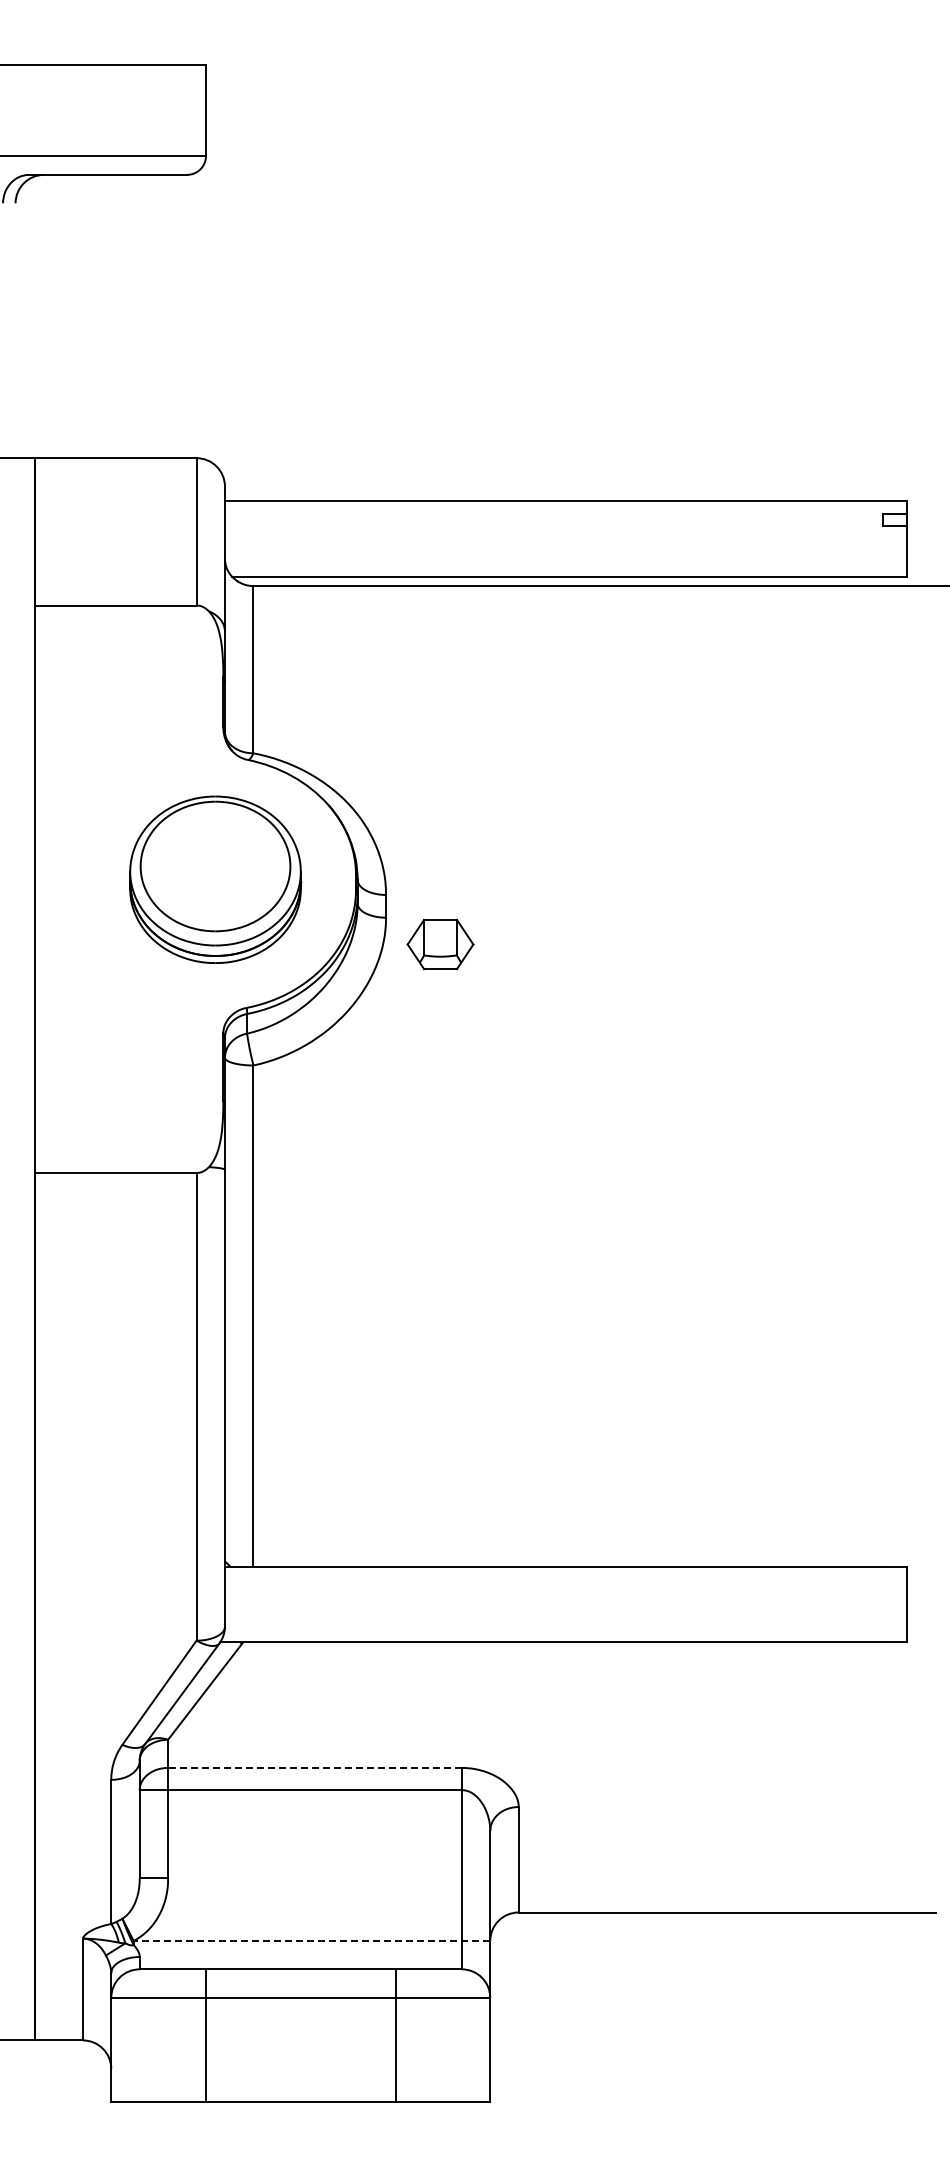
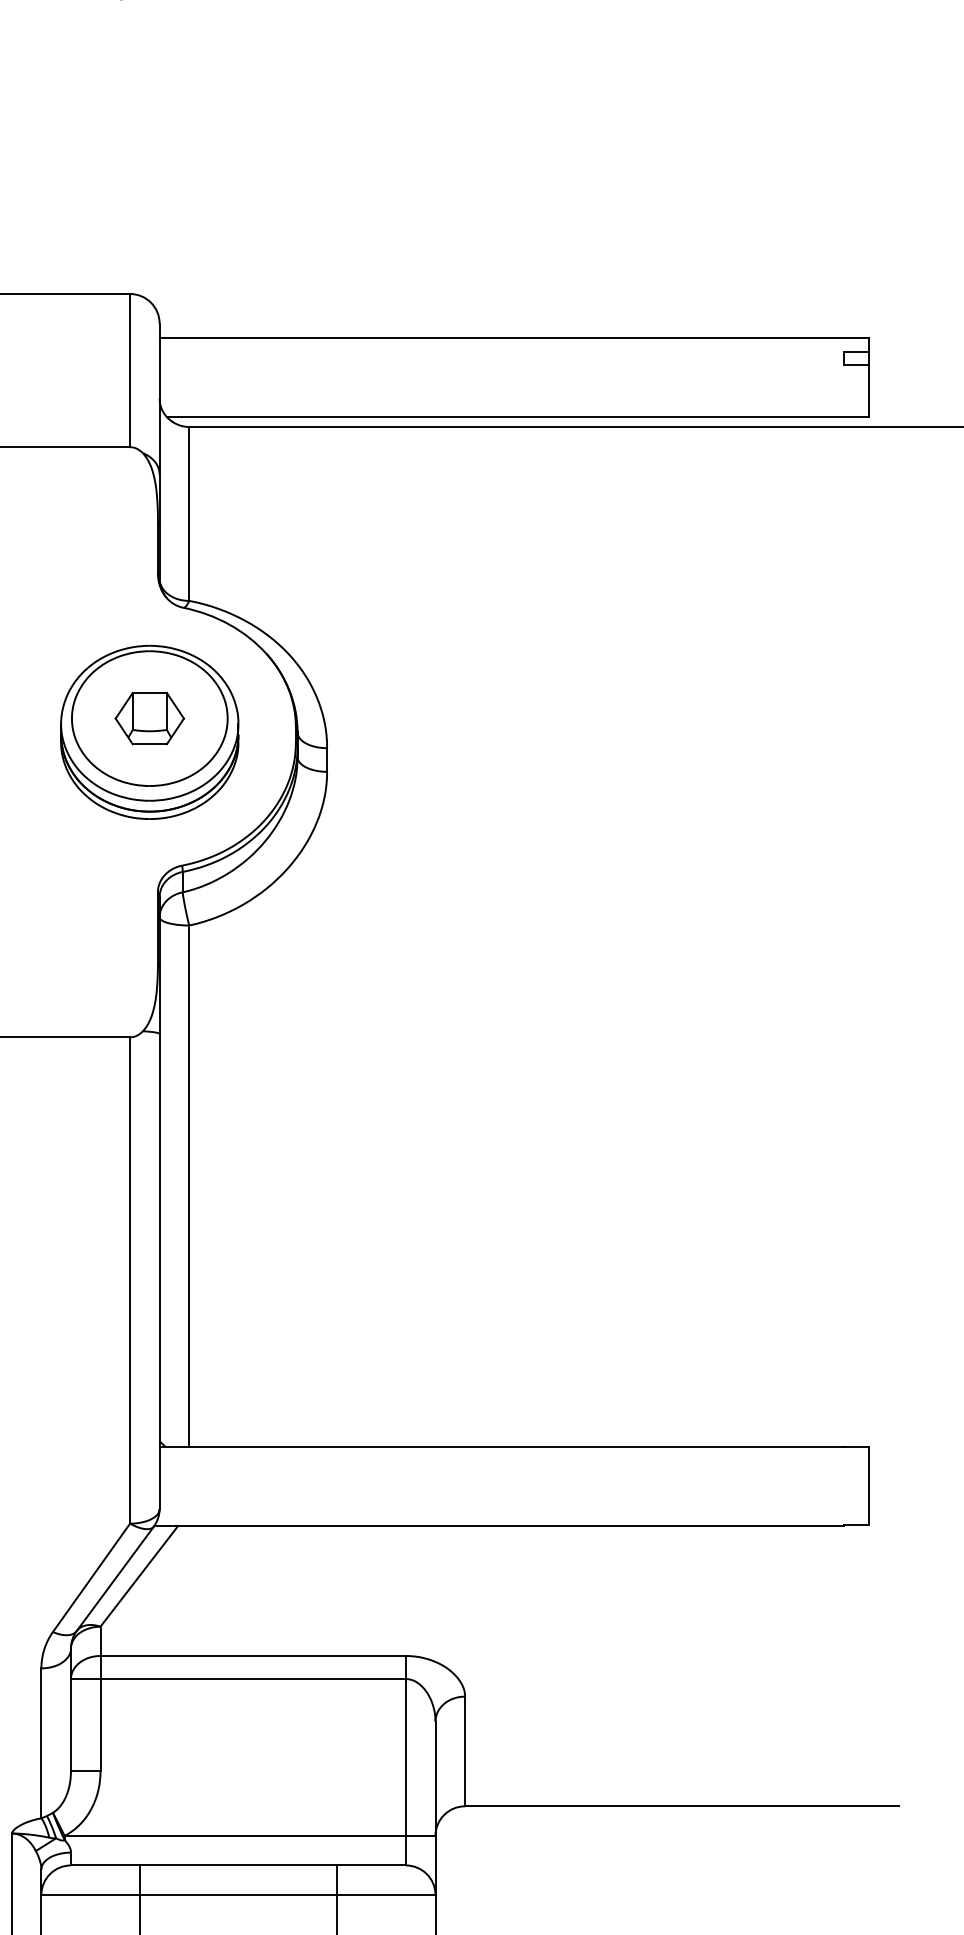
part: (440, 944) -> (149, 718), moved
line: (314, 1767) -> (252, 1655), dashed -> solid
line: (311, 1940) -> (249, 1835), dashed -> solid

